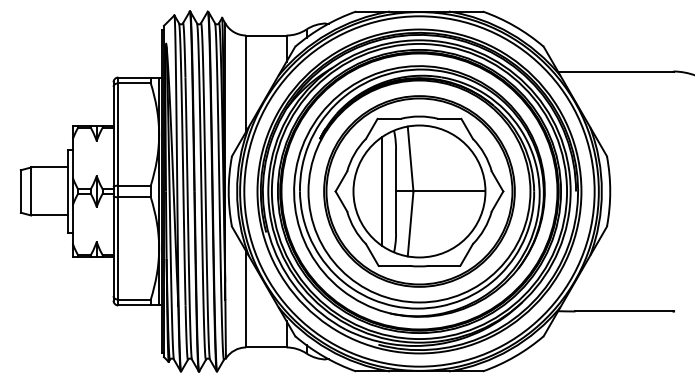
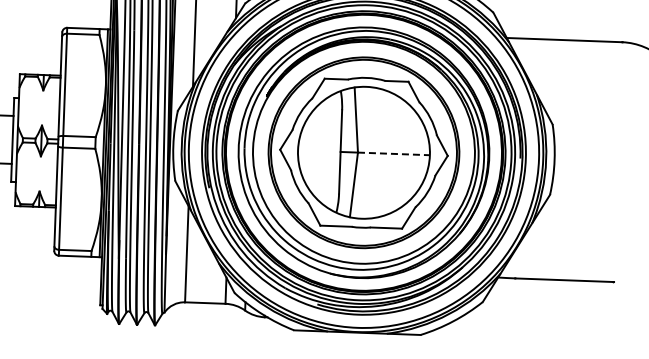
line: (381, 191) -> (326, 151), removed
line: (449, 191) -> (393, 153), solid -> dashed

